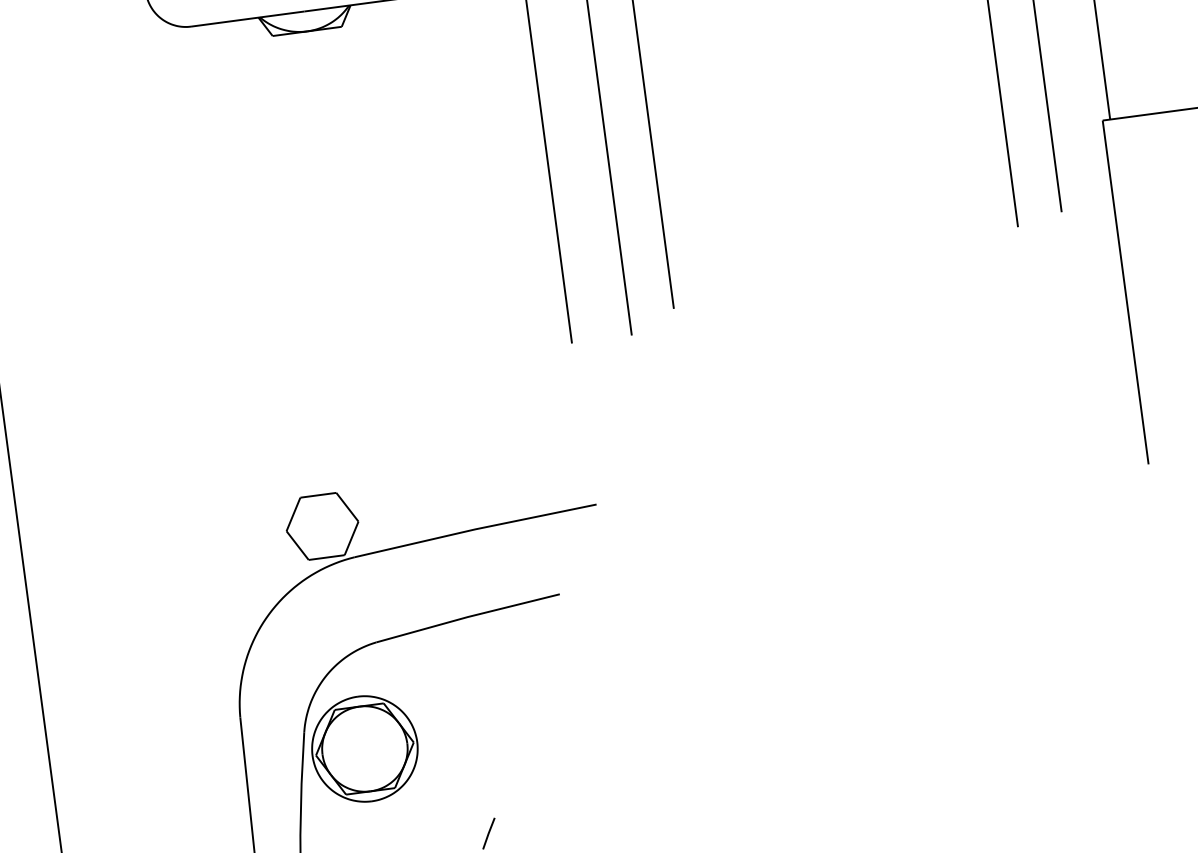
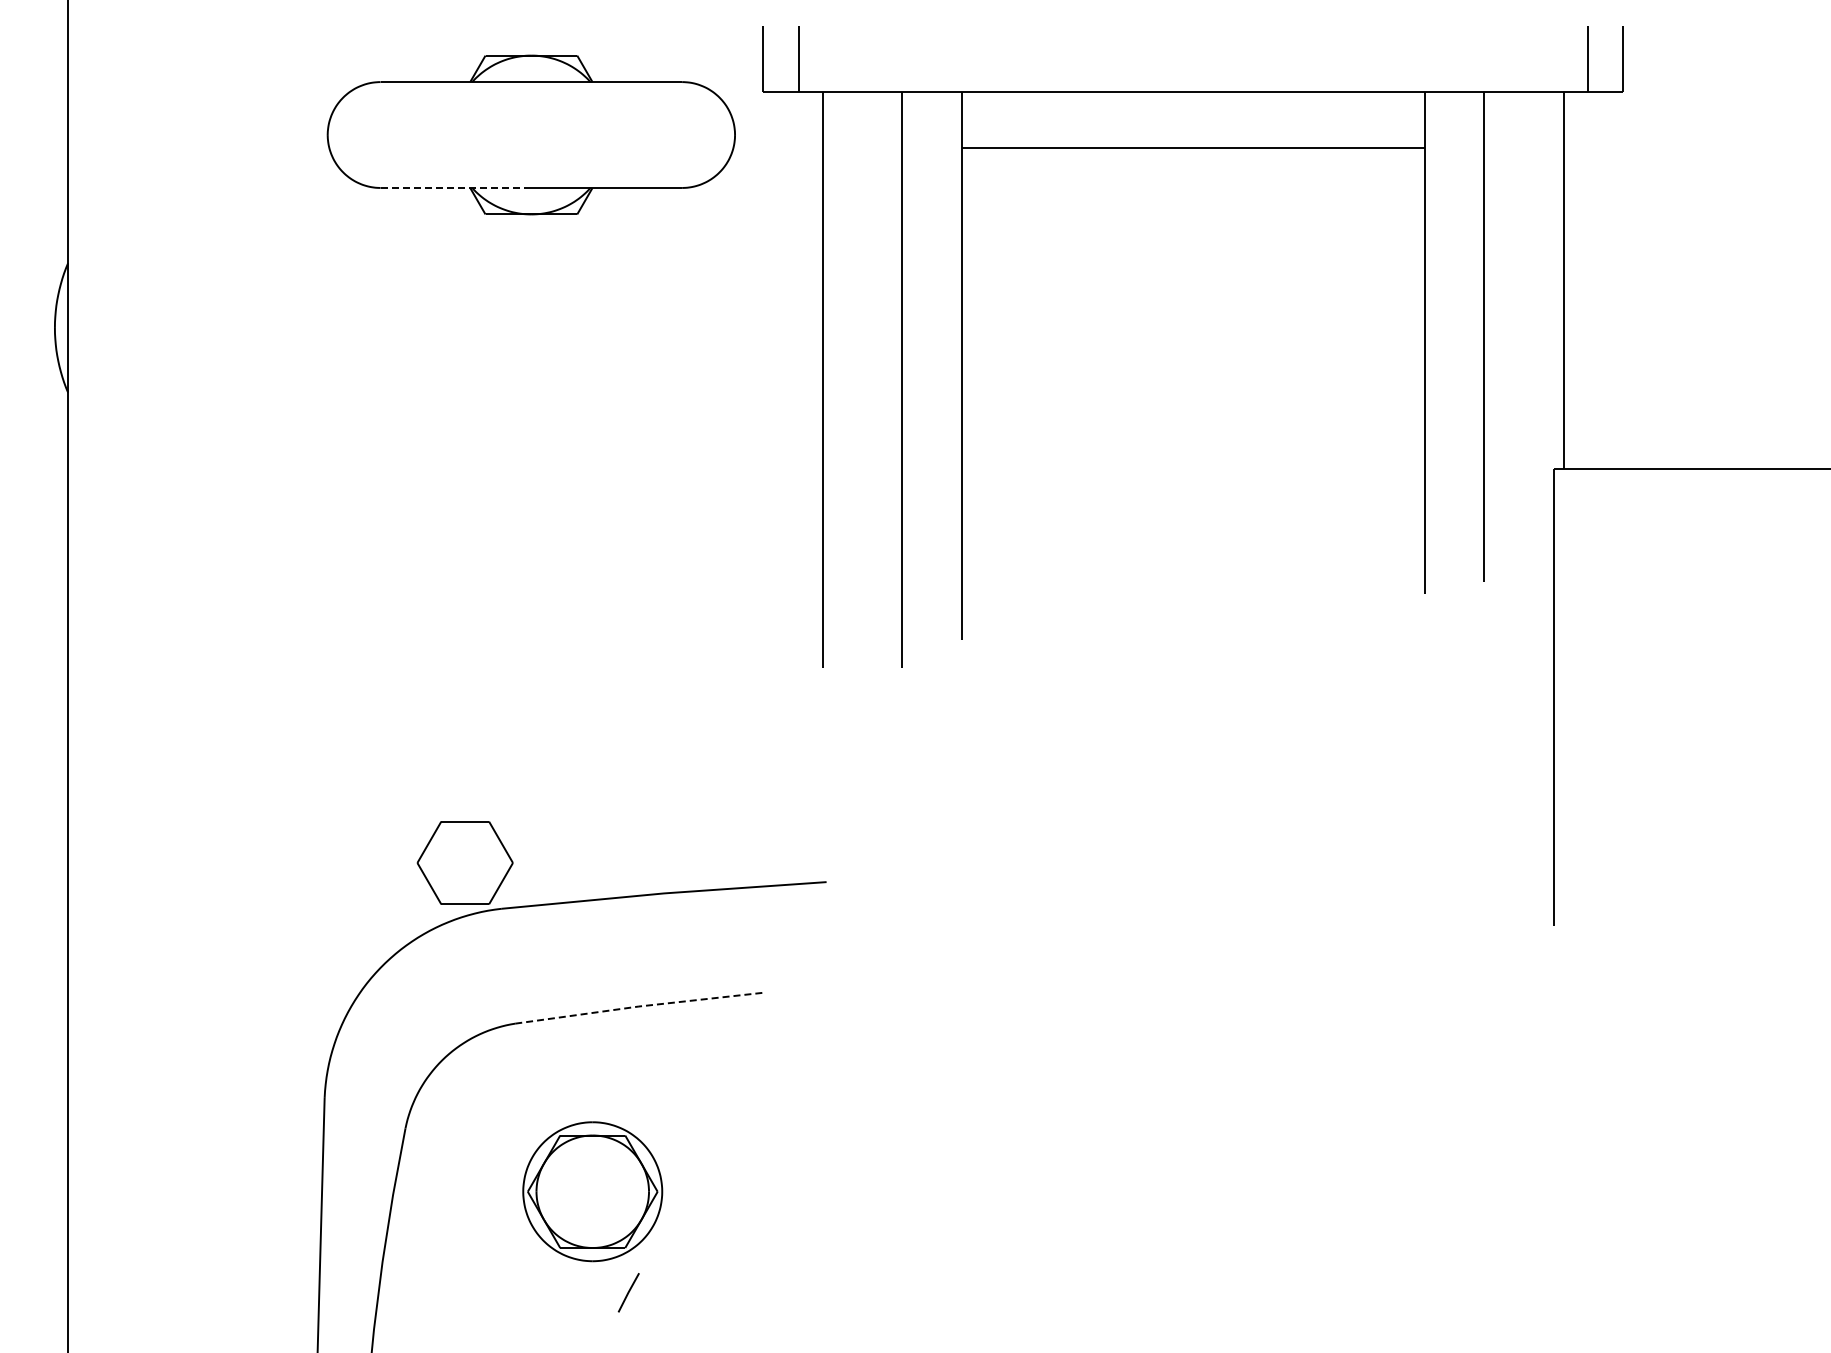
line: (248, 18) -> (456, 187), solid -> dashed
line: (467, 617) -> (638, 1006), solid -> dashed
part: (364, 748) -> (592, 1191), moved

